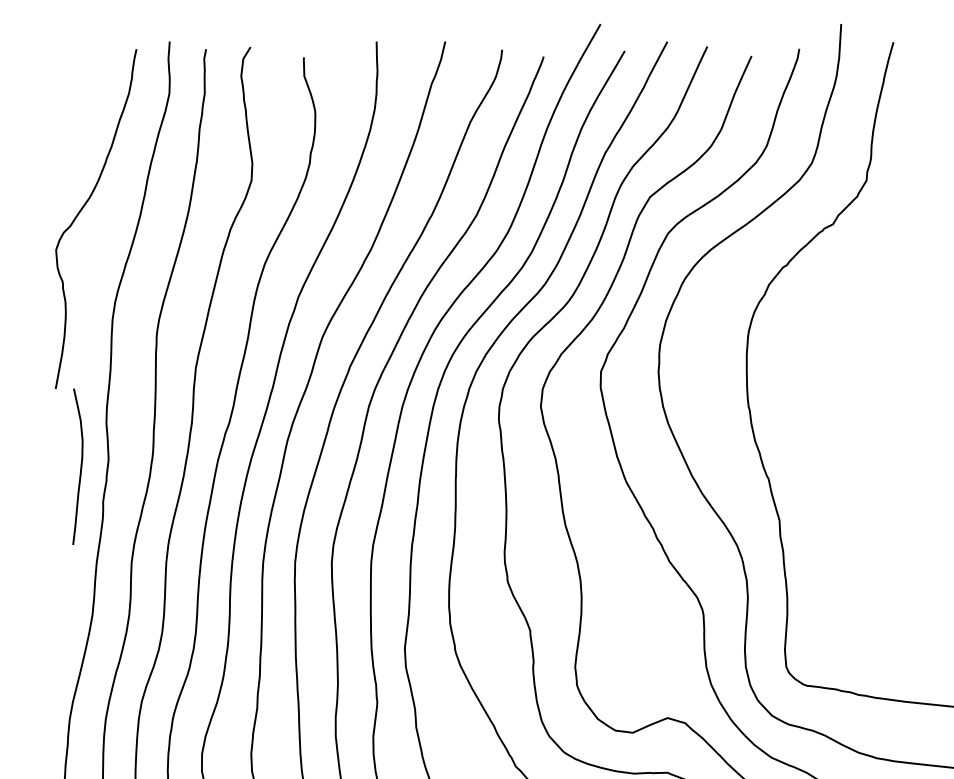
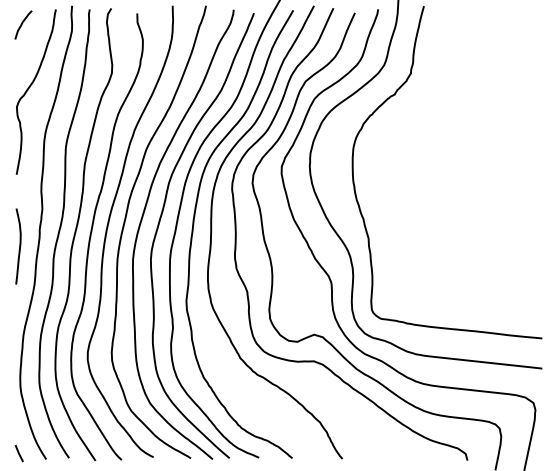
curve: (69, 77) -> (23, 23), added
curve: (80, 466) -> (19, 246), moved

